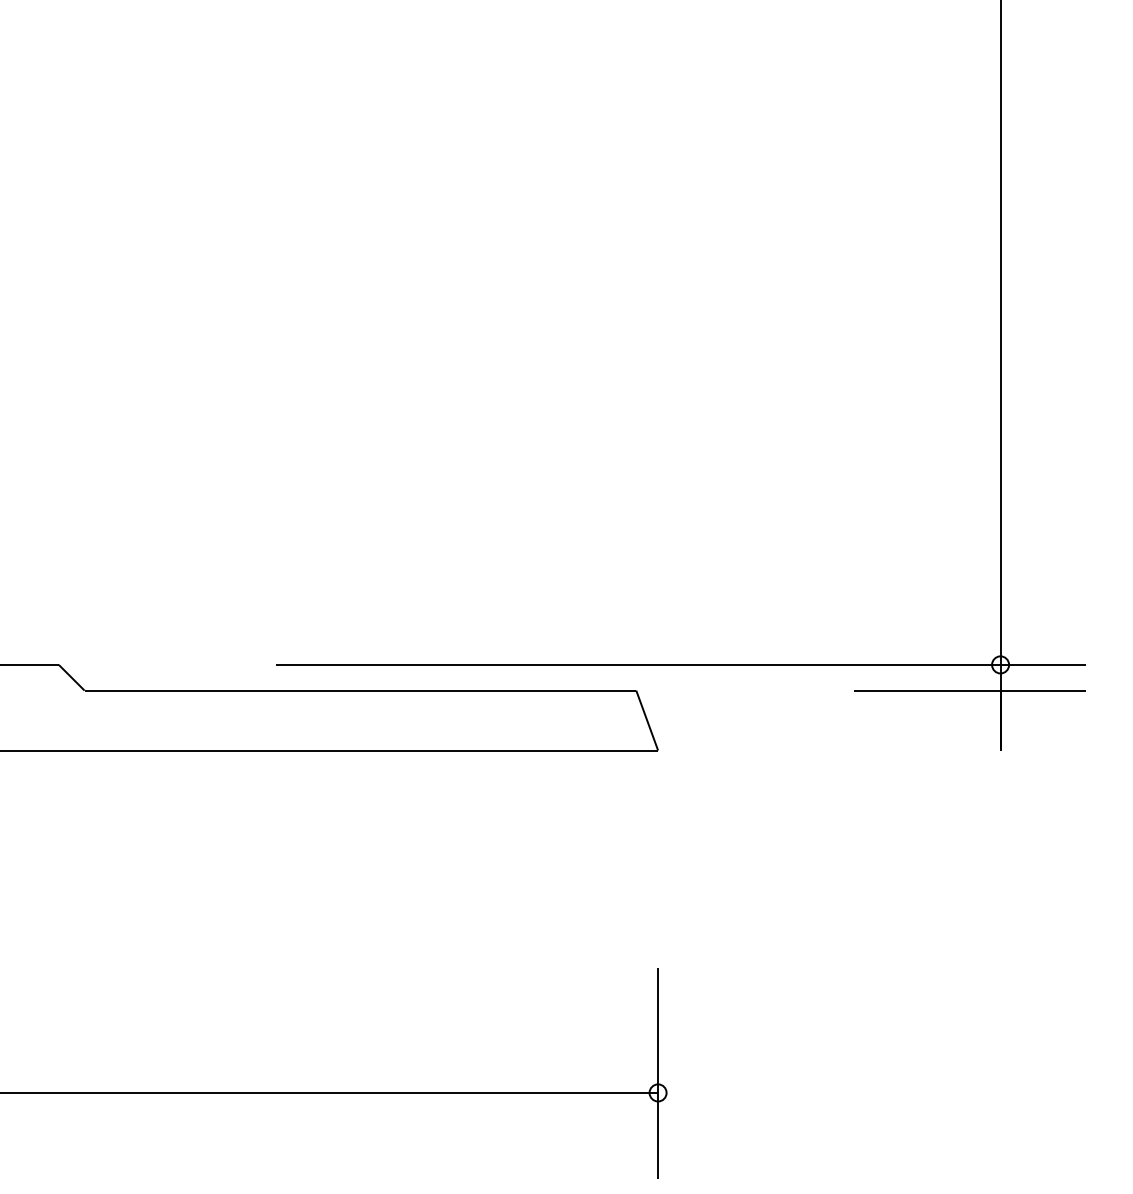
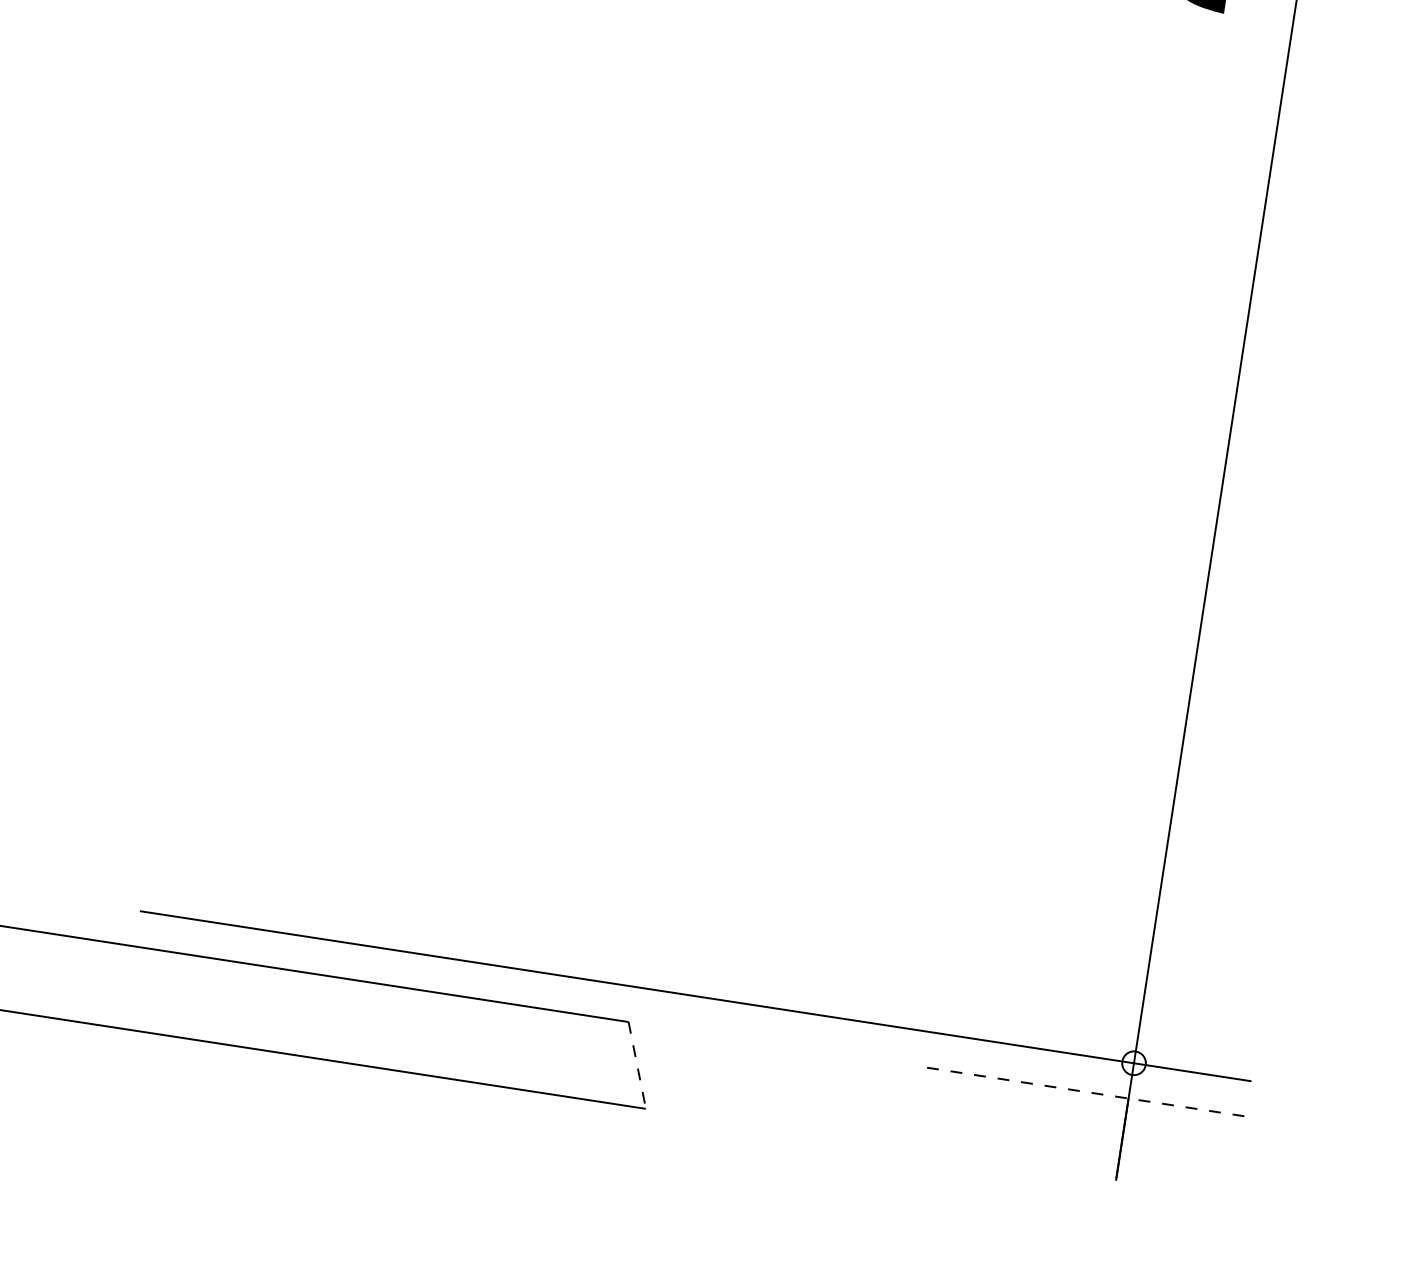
line: (970, 690) -> (1087, 1092), solid -> dashed
line: (647, 720) -> (637, 1065), solid -> dashed

